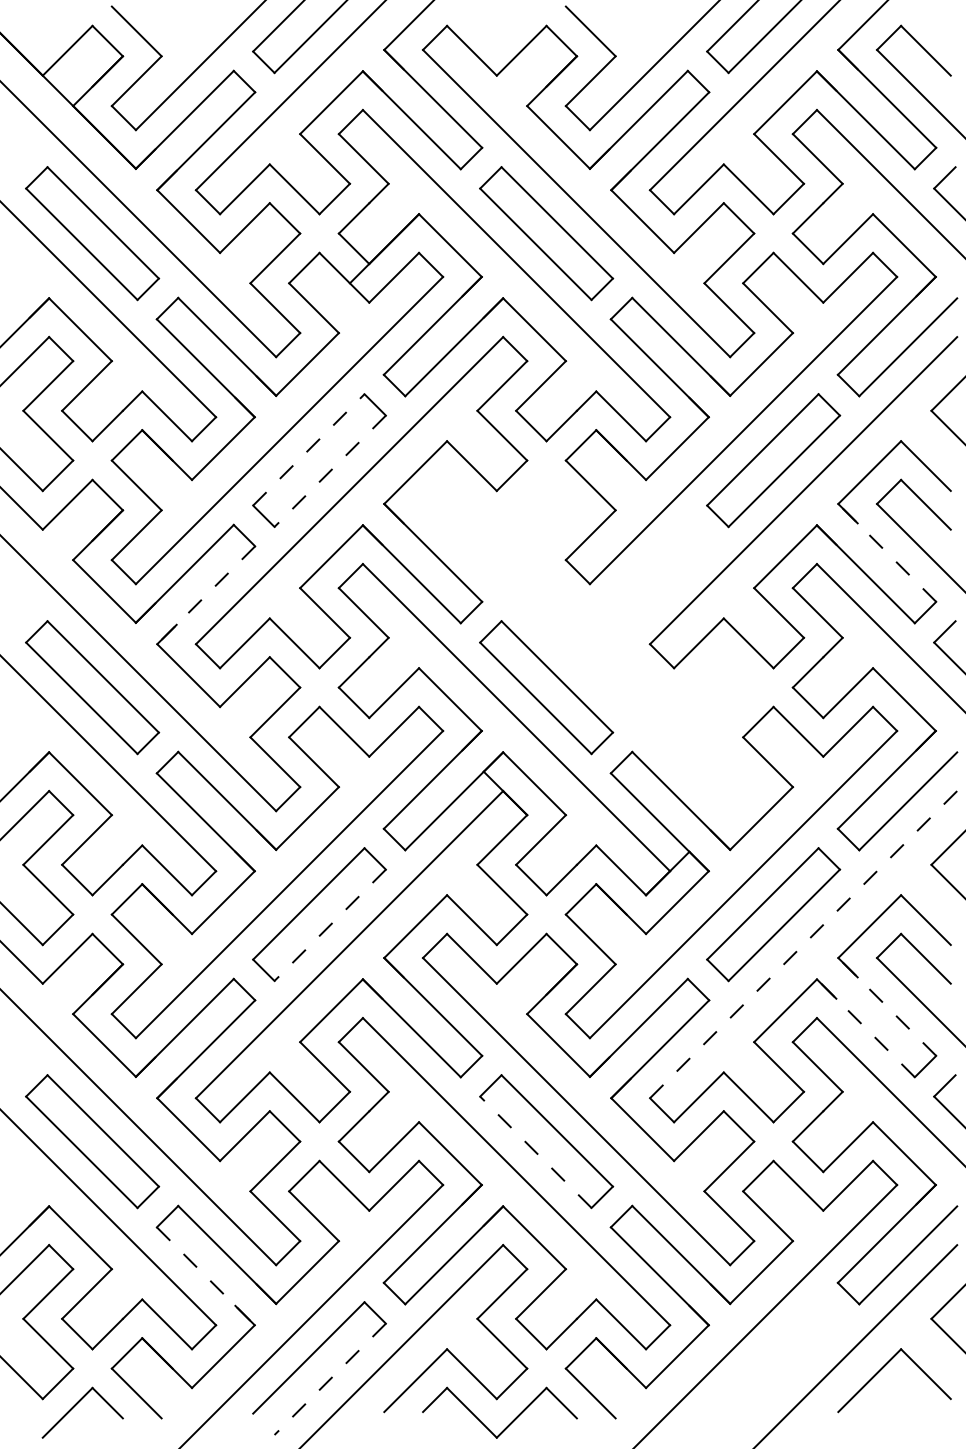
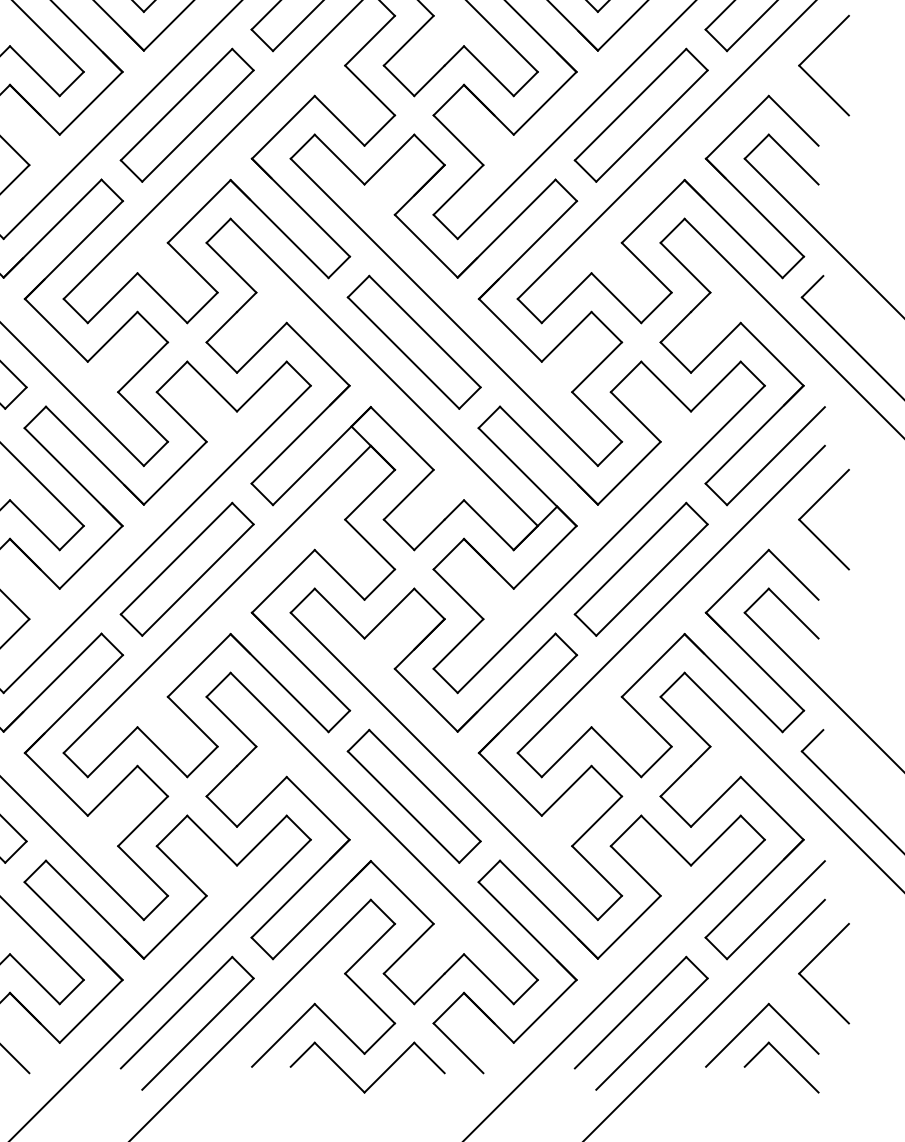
line: (308, 449) -> (176, 104), dashed -> solid
line: (330, 471) -> (198, 126), dashed -> solid
line: (886, 552) -> (754, 207), dashed -> solid
line: (205, 595) -> (73, 250), dashed -> solid
part: (588, 645) -> (456, 300), added
line: (330, 925) -> (198, 580), dashed -> solid
line: (803, 945) -> (671, 600), dashed -> solid
line: (886, 1006) -> (754, 661), dashed -> solid
line: (865, 1027) -> (733, 682), dashed -> solid
line: (535, 1152) -> (403, 807), dashed -> solid
line: (206, 1276) -> (74, 931), dashed -> solid
part: (763, 1358) -> (631, 1013), added
line: (330, 1379) -> (198, 1034), dashed -> solid
part: (918, 1406) -> (786, 1061), added

